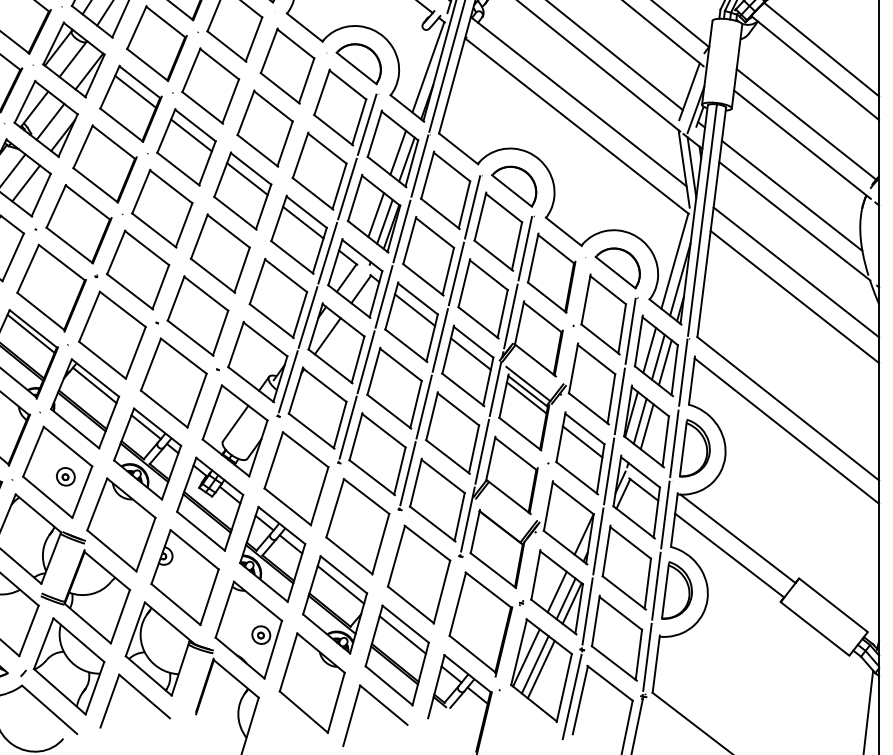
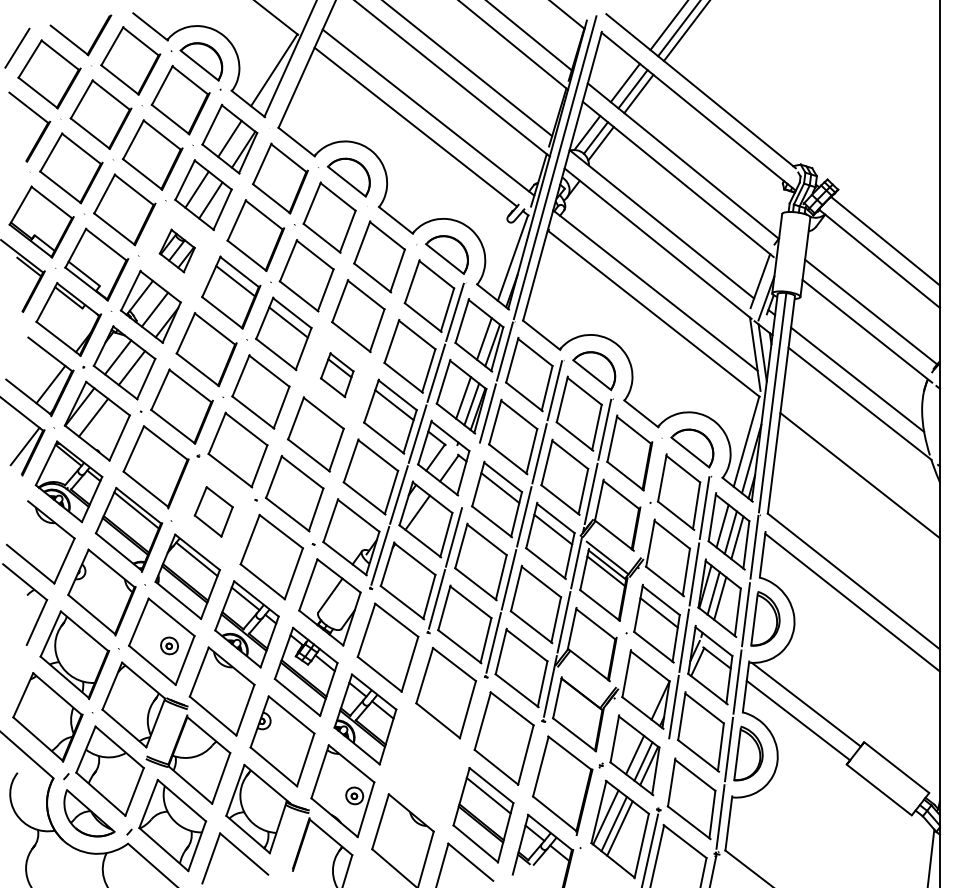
part: (74, 59) -> (177, 250), size x0.6
part: (243, 190) -> (337, 374), size x0.6
line: (796, 271) -> (861, 451), removed
line: (383, 296) -> (470, 475), removed
part: (112, 334) -> (213, 511), size x0.6
part: (334, 605) -> (424, 767), removed
line: (587, 611) -> (663, 773), removed

